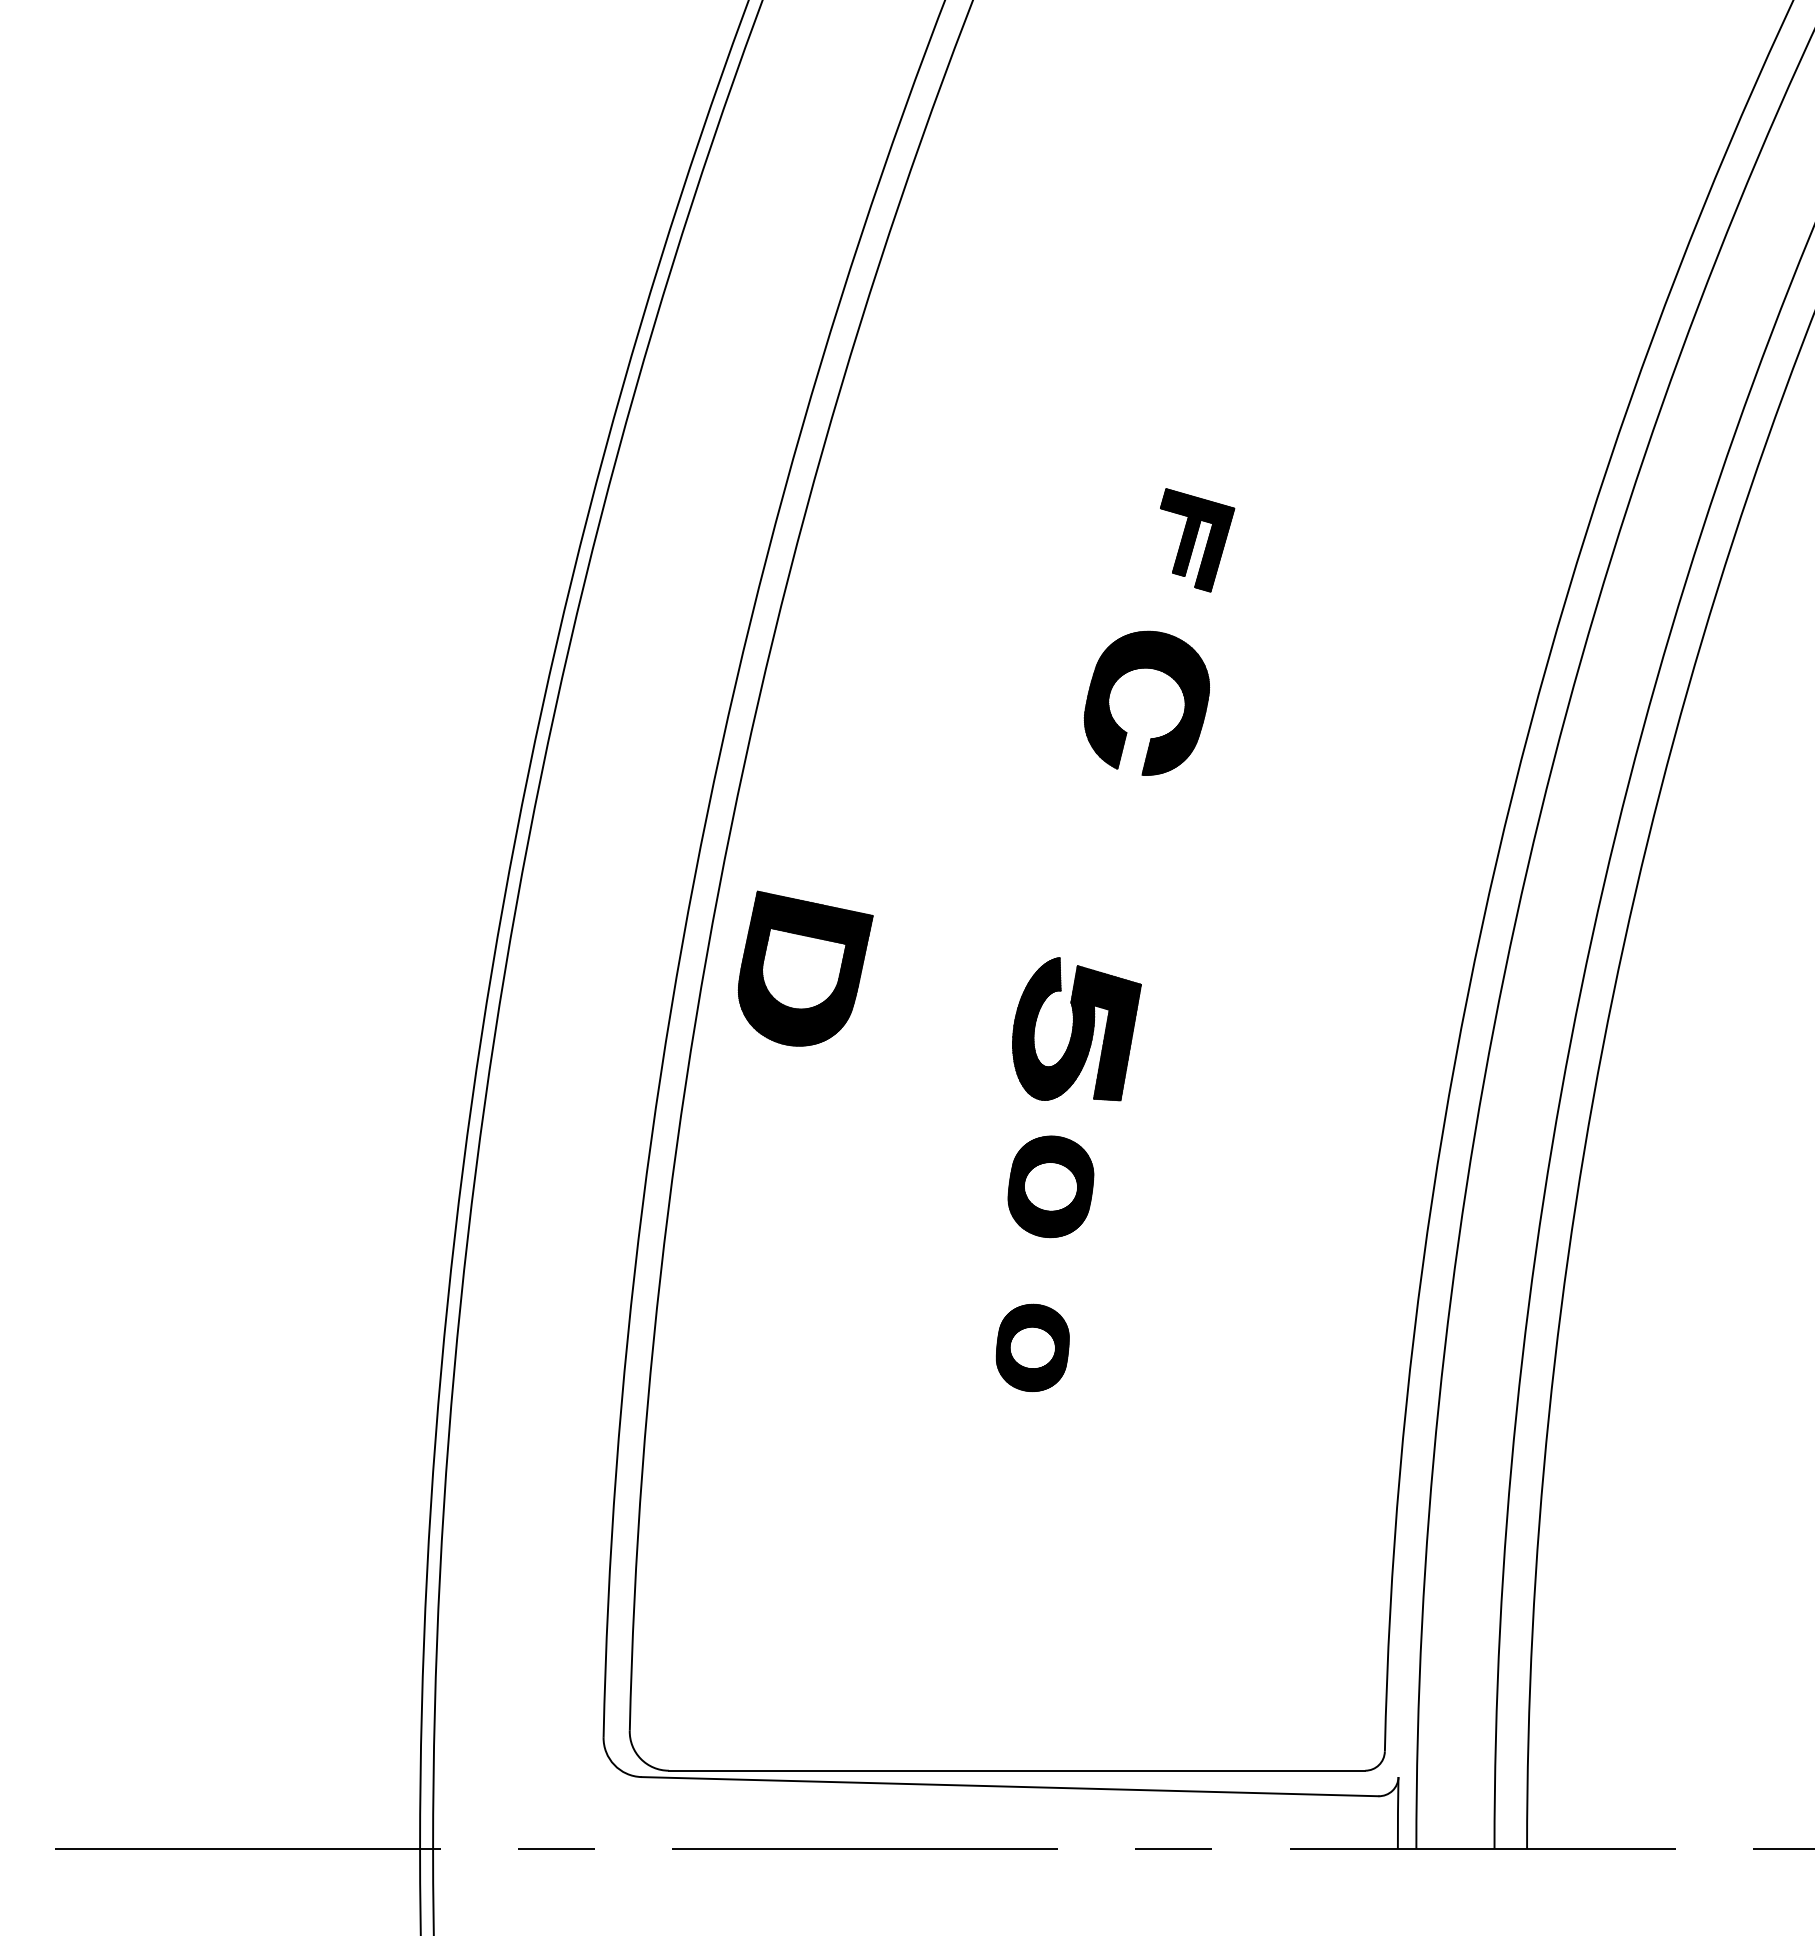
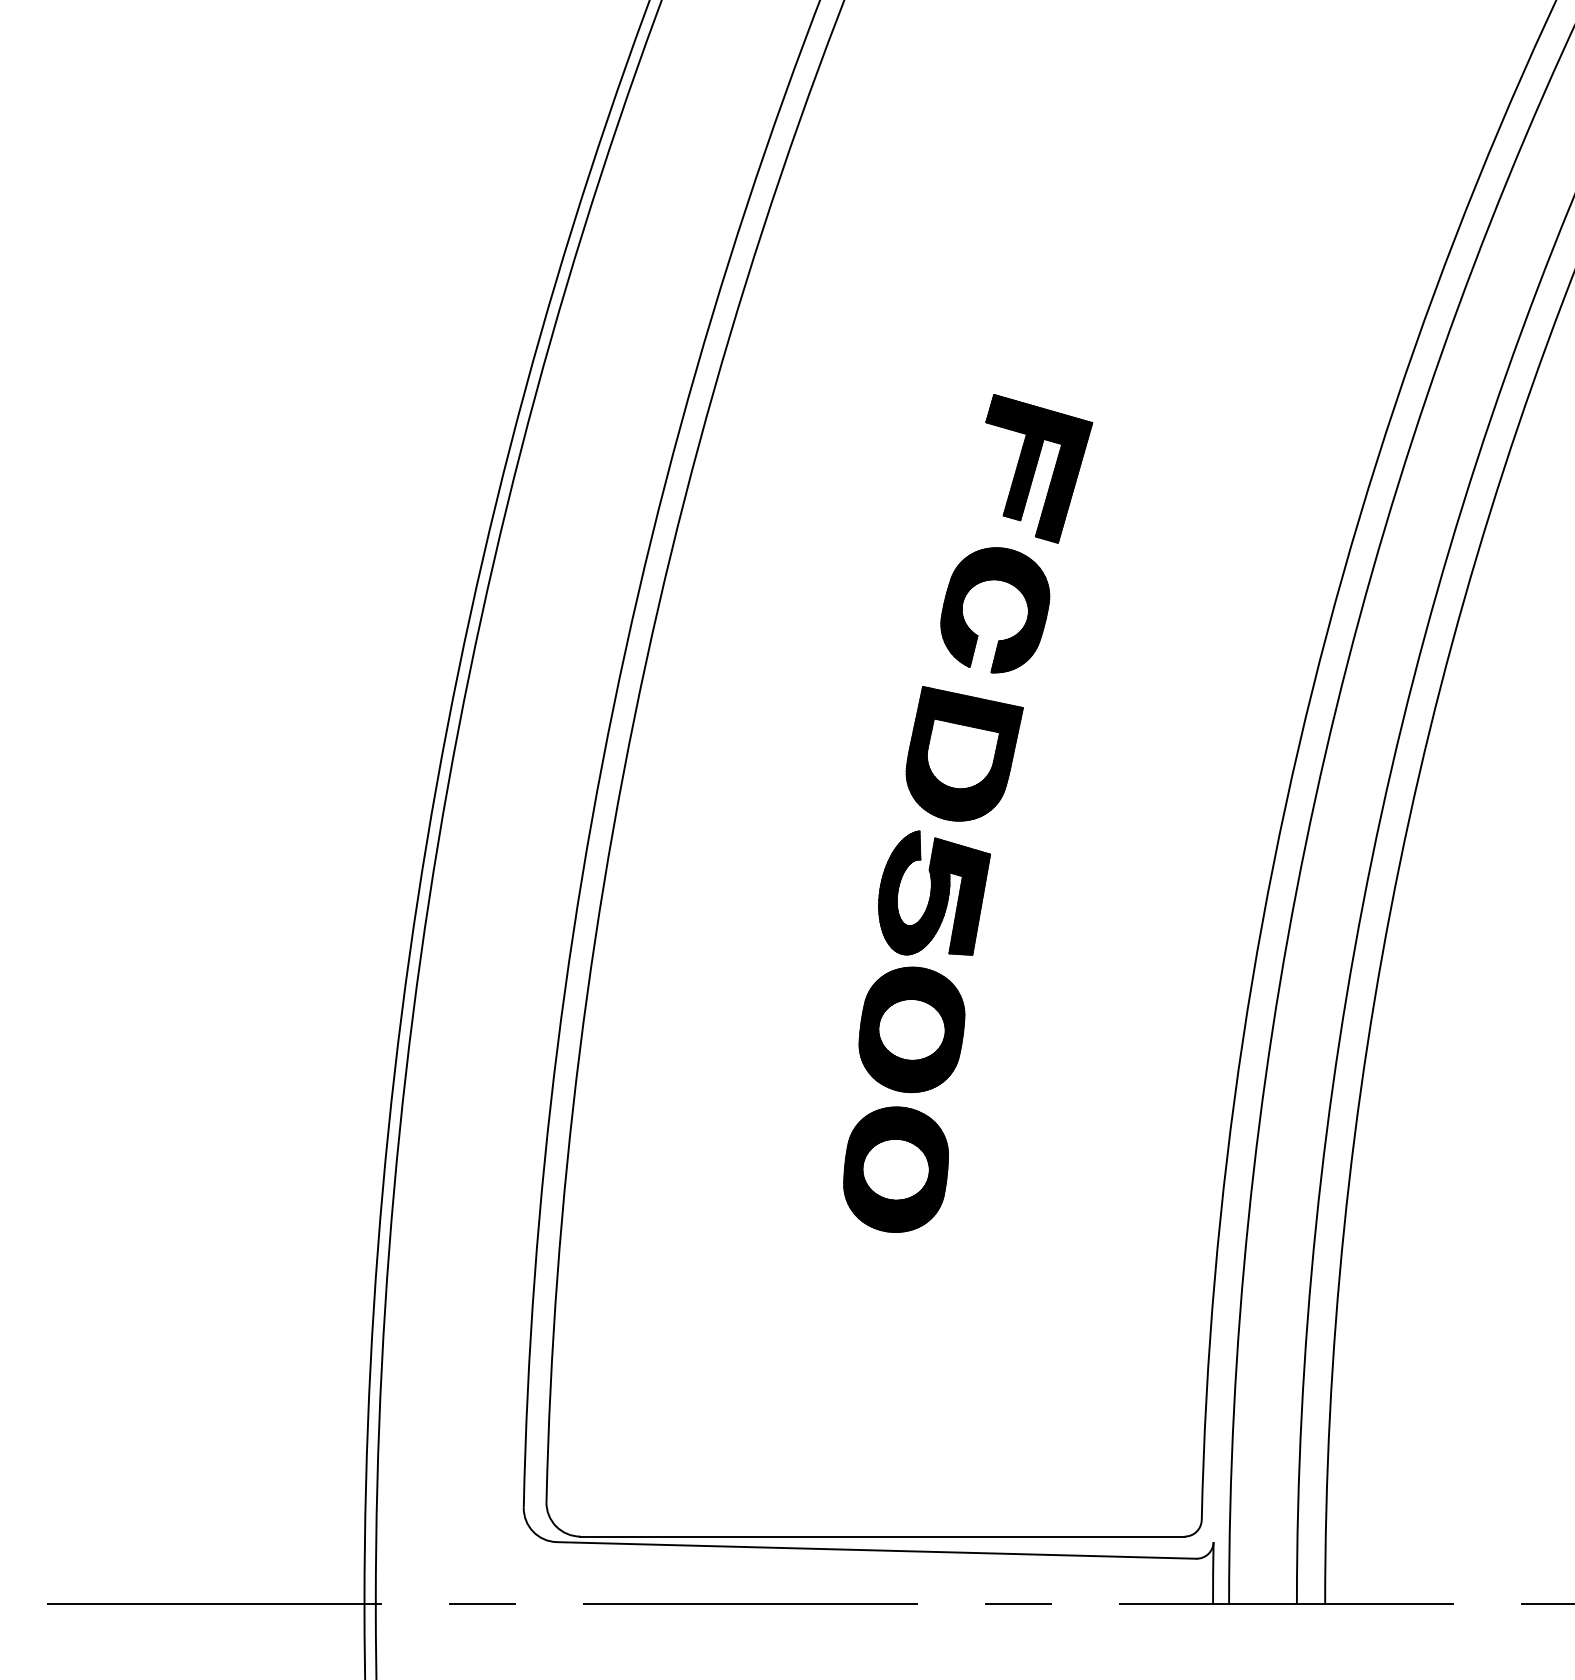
part: (1197, 540) -> (1039, 469), size x1.67
part: (805, 968) -> (964, 753), moved
part: (1050, 1186) -> (911, 1029), size x1.43
part: (1032, 1347) -> (895, 1169), size x1.67

